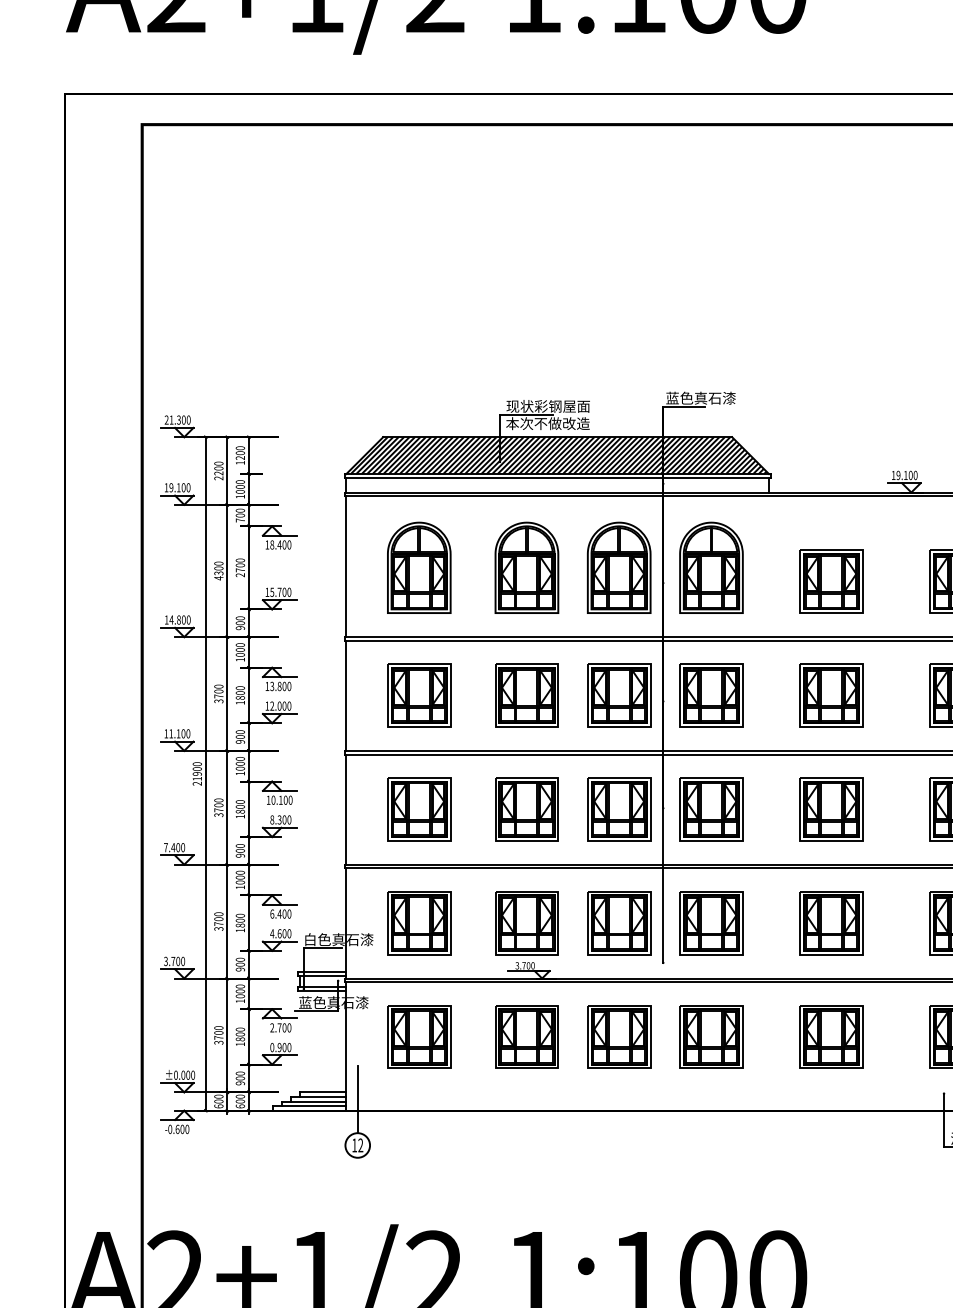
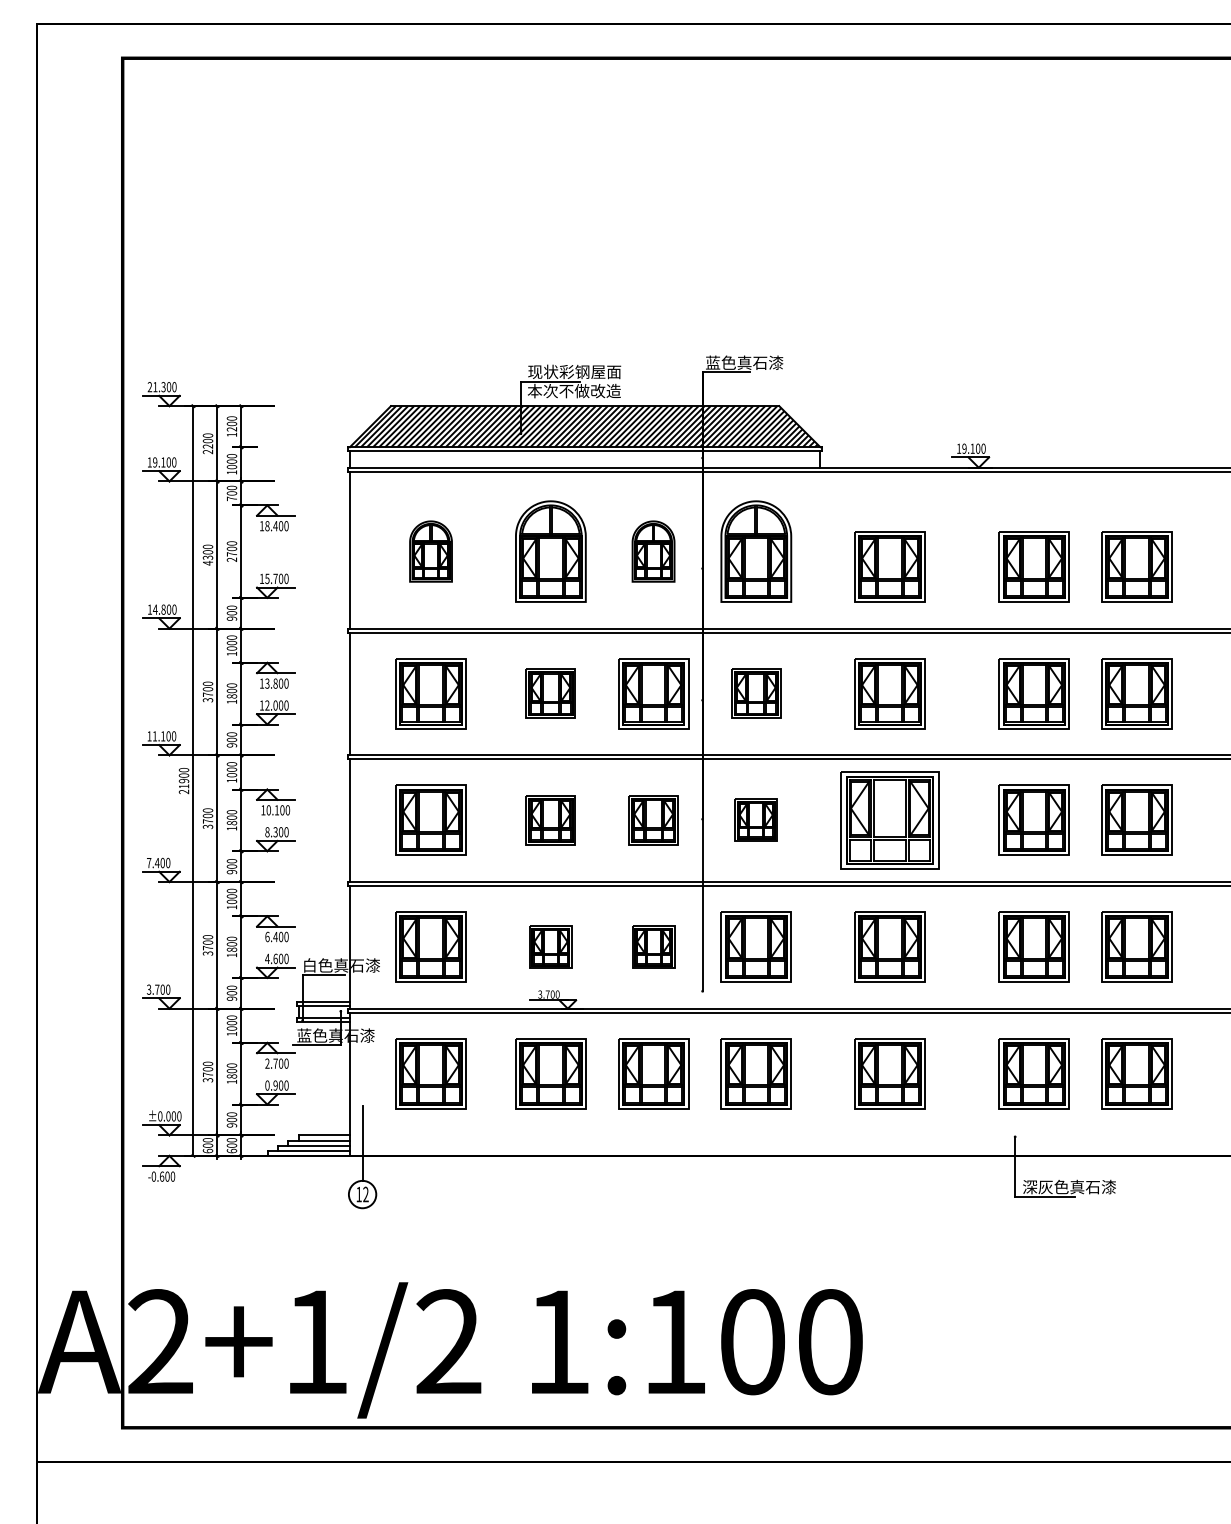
part: (418, 567) -> (430, 551), size x0.6
part: (619, 567) -> (653, 551), size x0.6
part: (526, 695) -> (550, 693), size x0.7
part: (710, 695) -> (755, 693), size x0.7
part: (526, 808) -> (550, 819), size x0.7
part: (619, 808) -> (653, 819), size x0.7
part: (710, 808) -> (755, 819), size x0.6
part: (831, 808) -> (889, 819), size x1.4
part: (526, 922) -> (550, 946), size x0.6
part: (619, 922) -> (653, 946), size x0.6

